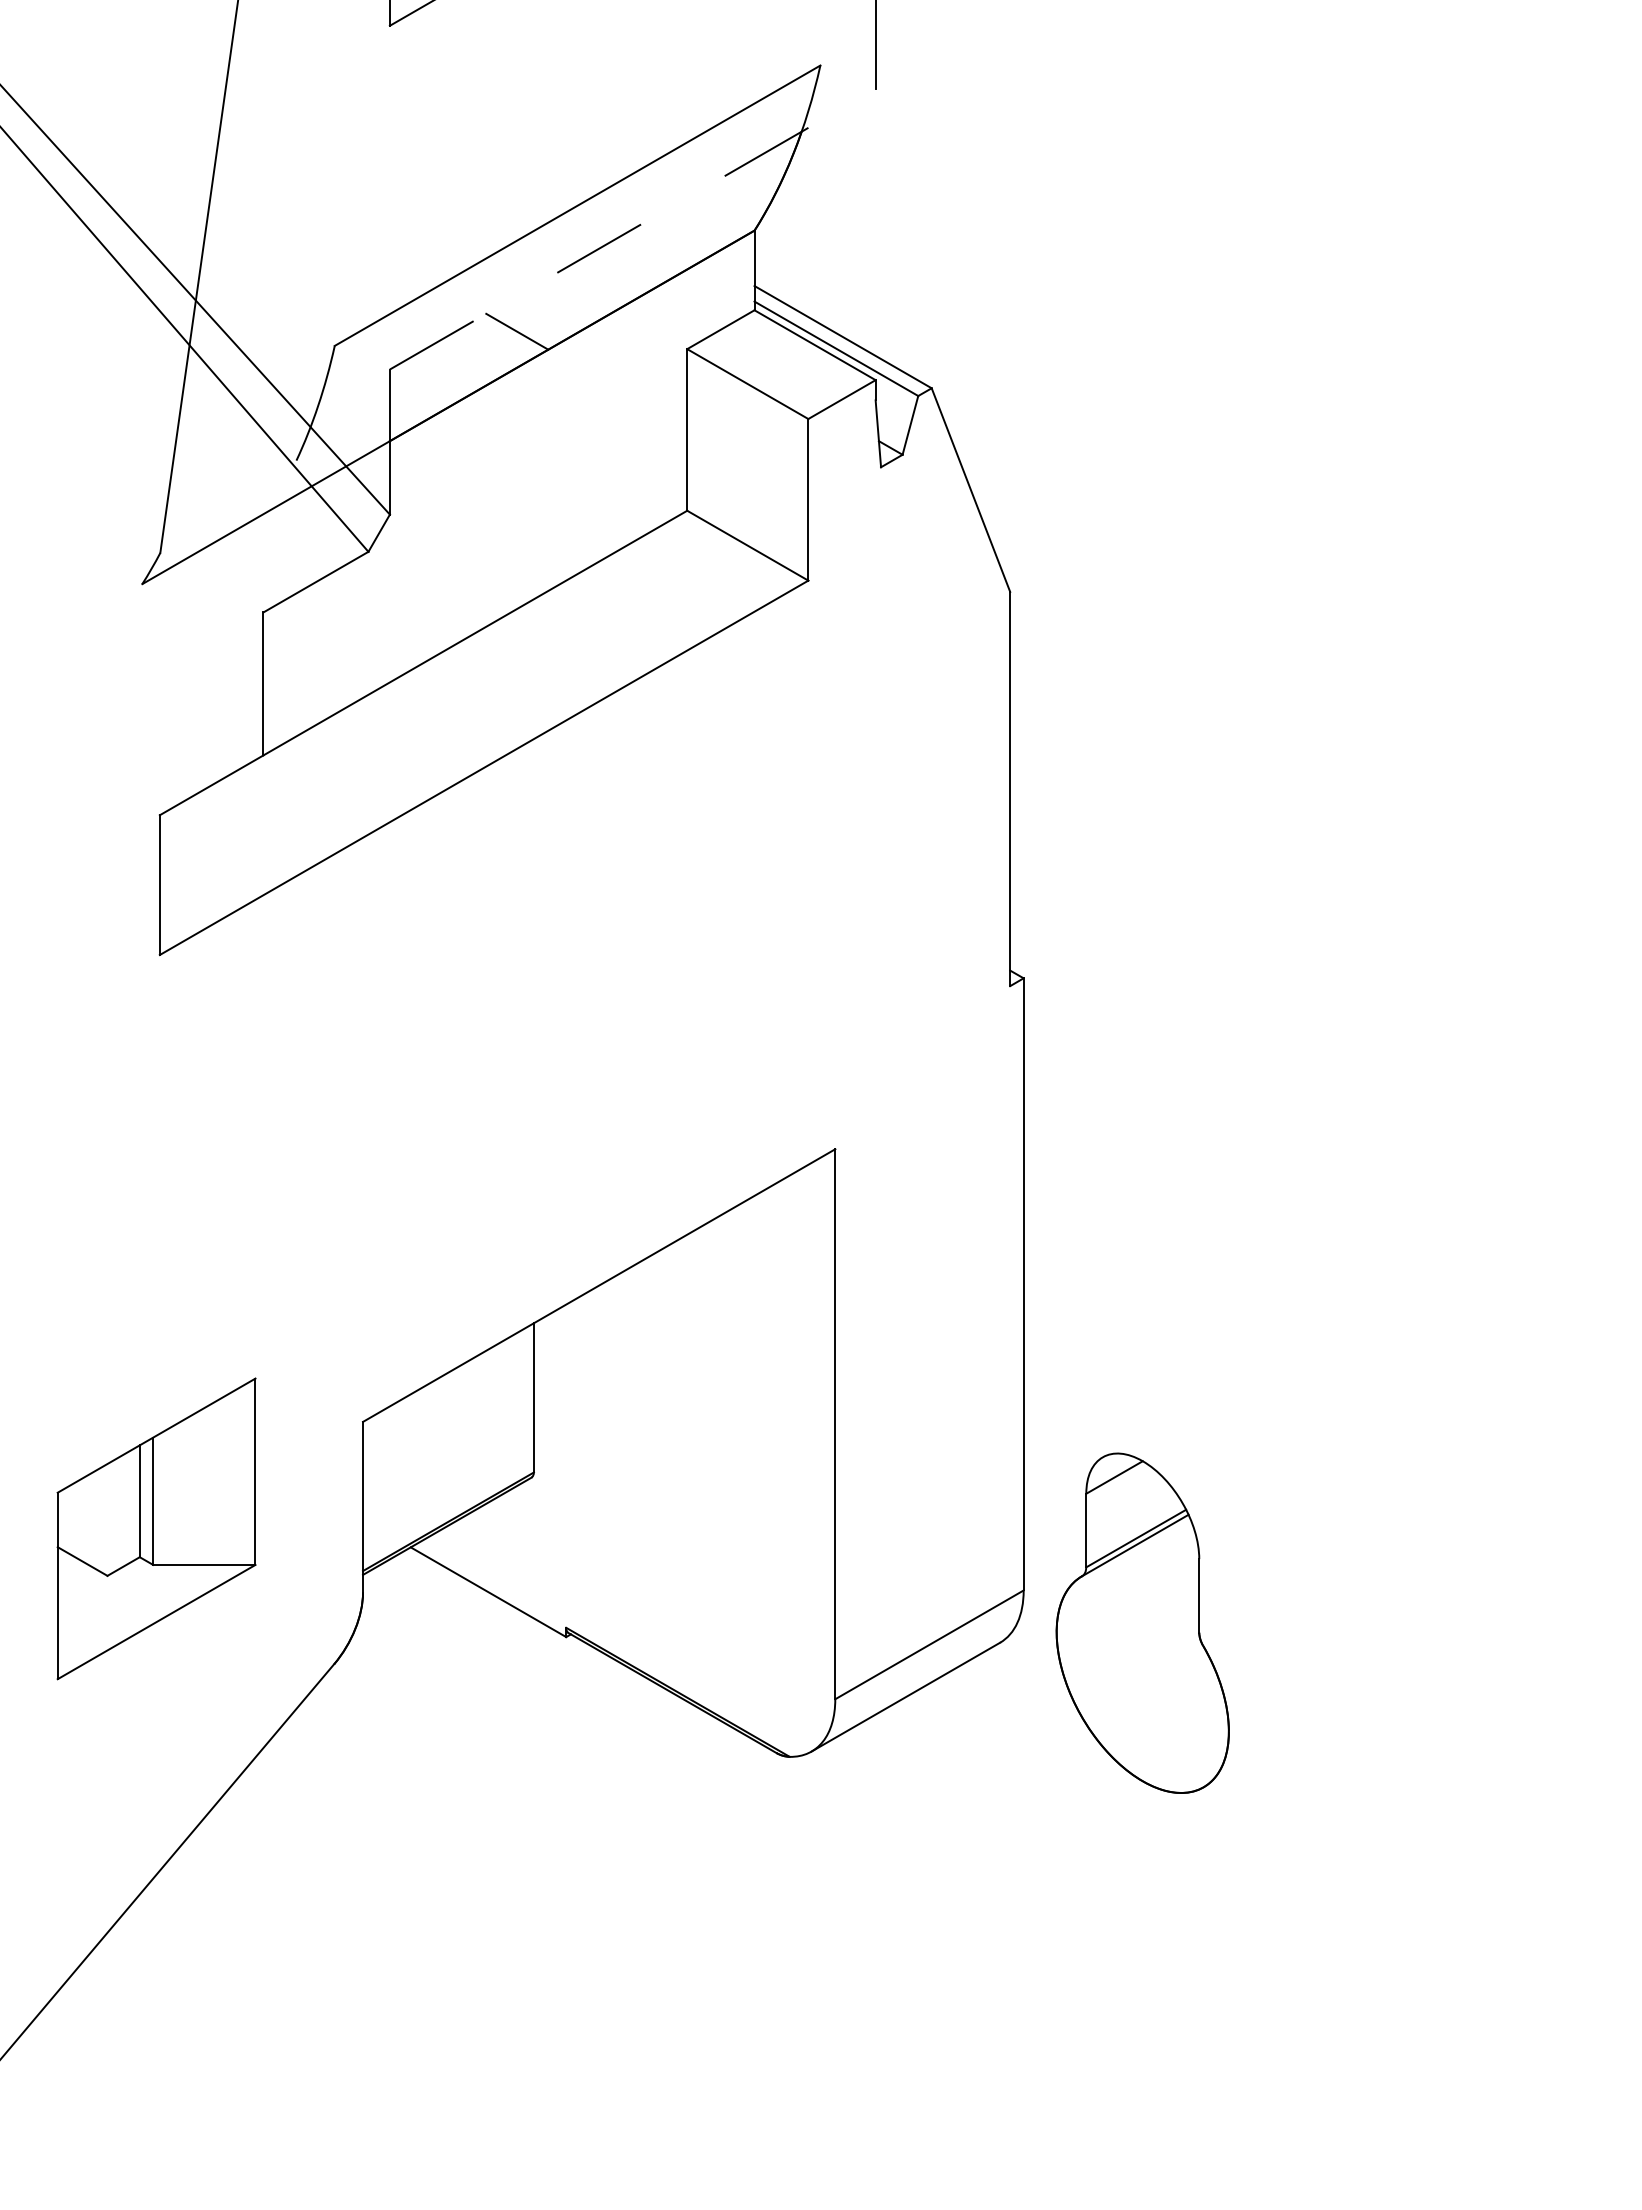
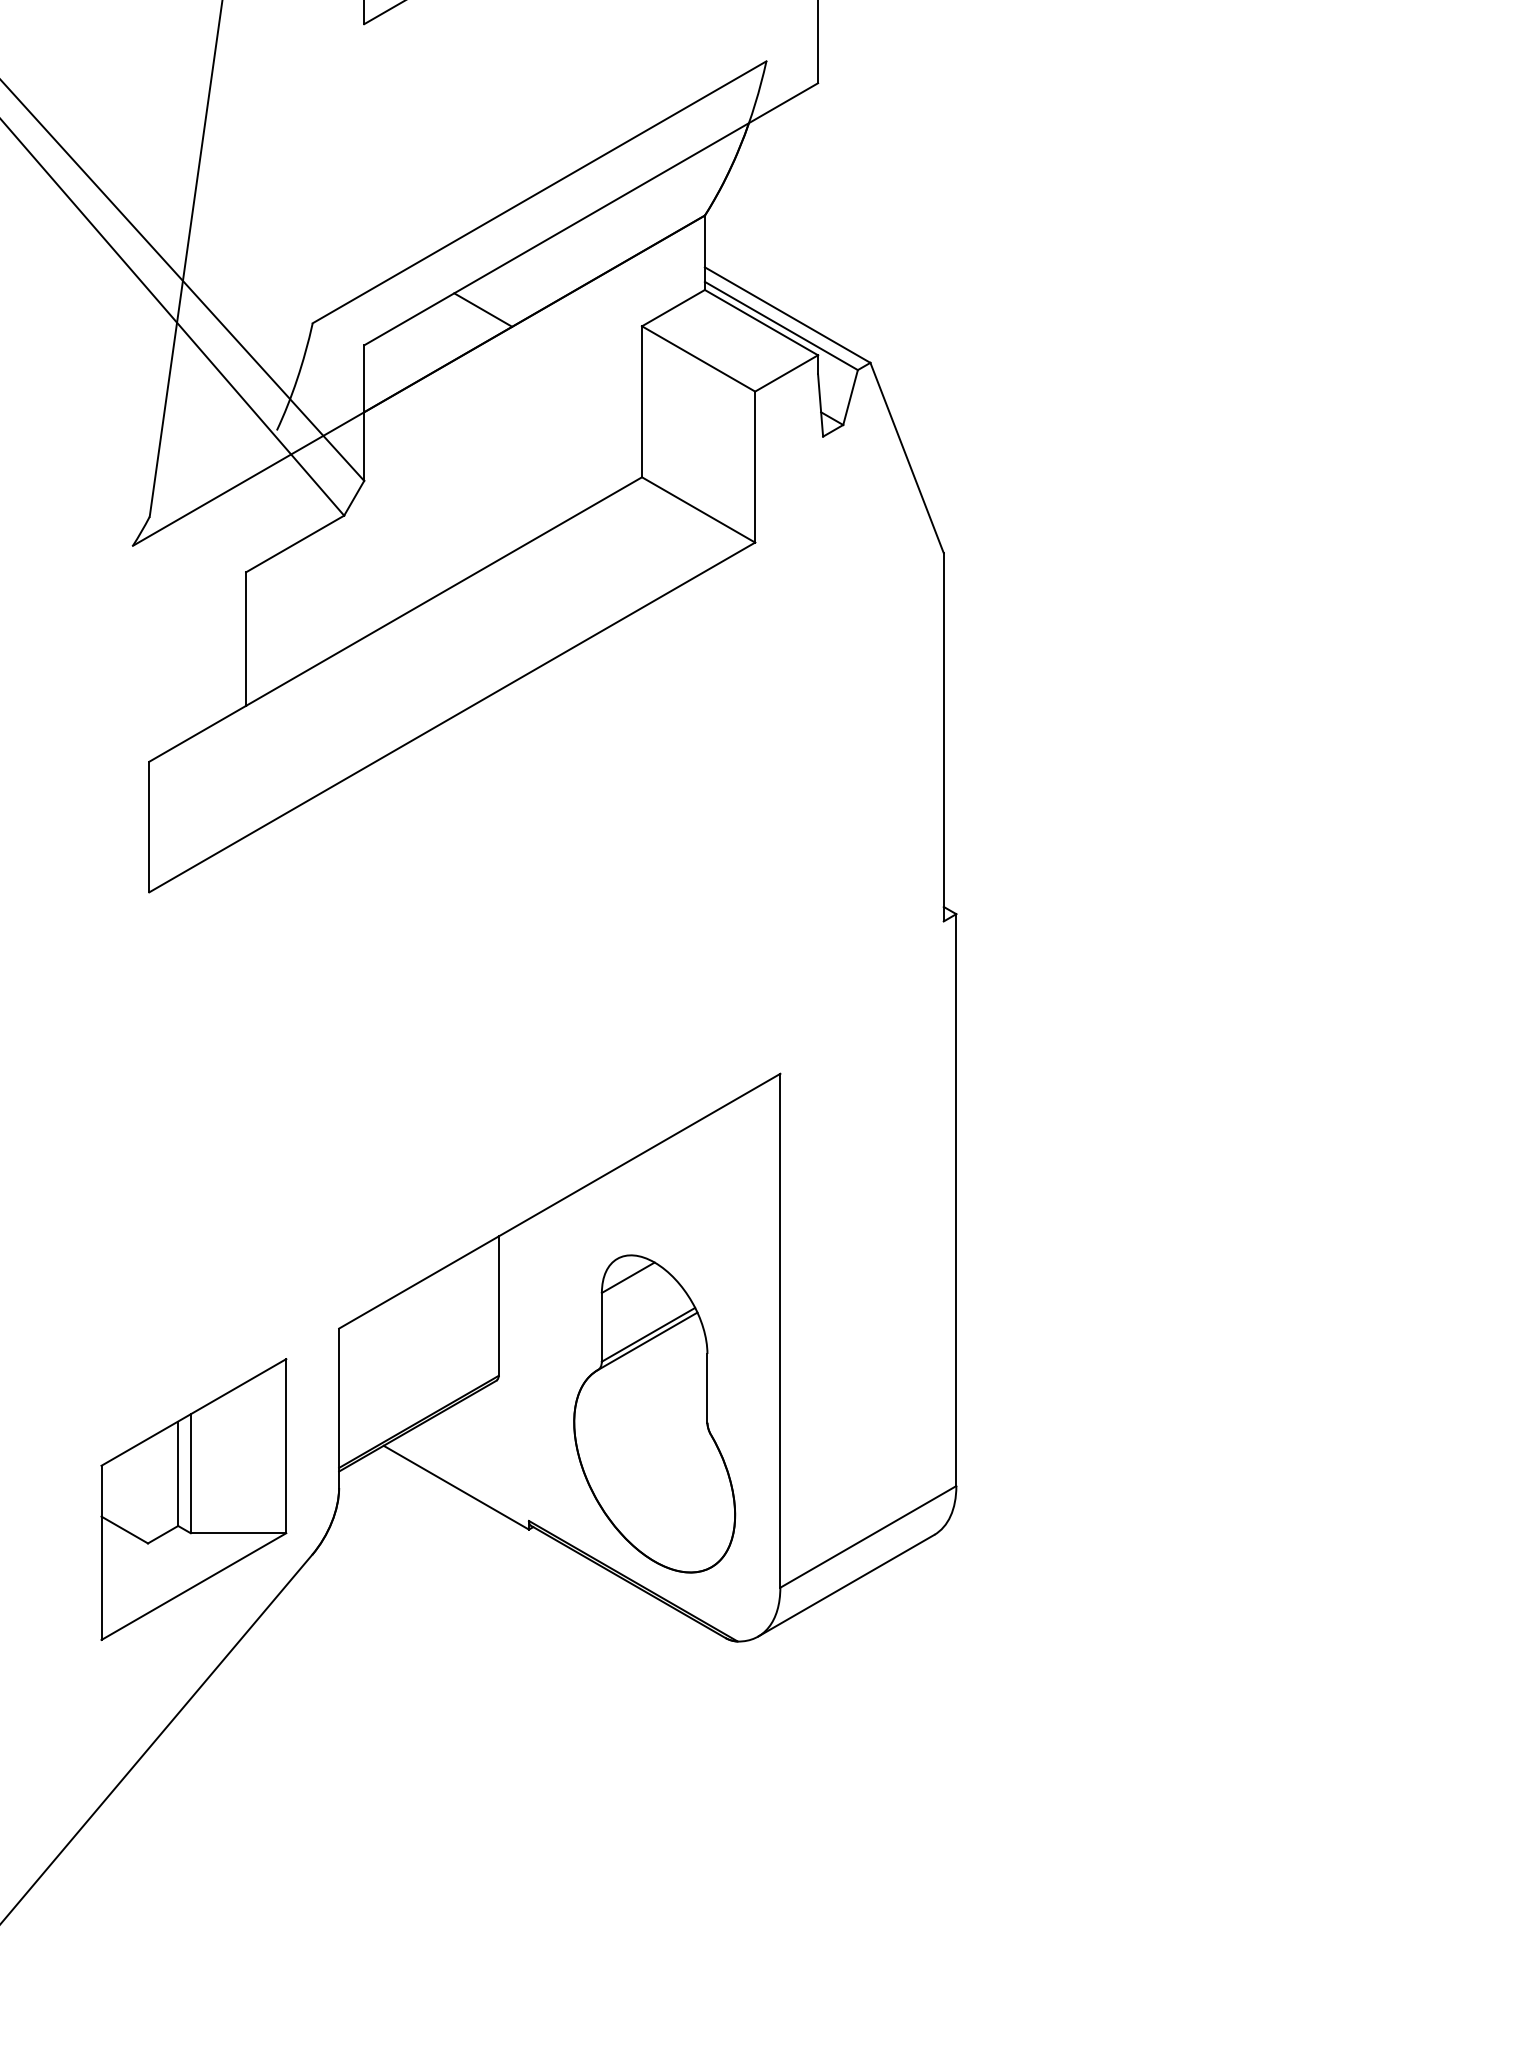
line: (633, 229) -> (591, 214), dashed -> solid
part: (156, 1528) -> (193, 1499), moved
part: (1142, 1622) -> (654, 1413), moved

